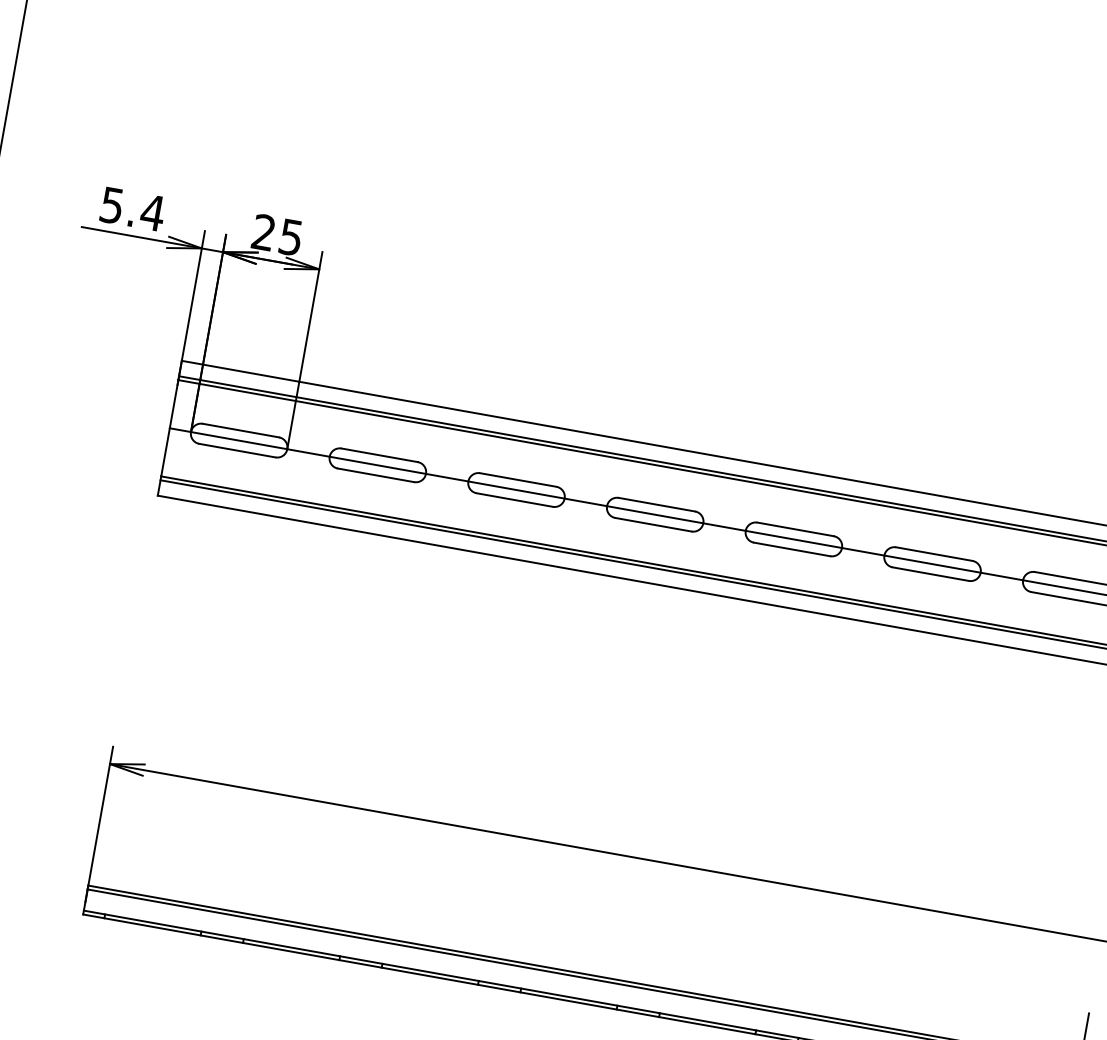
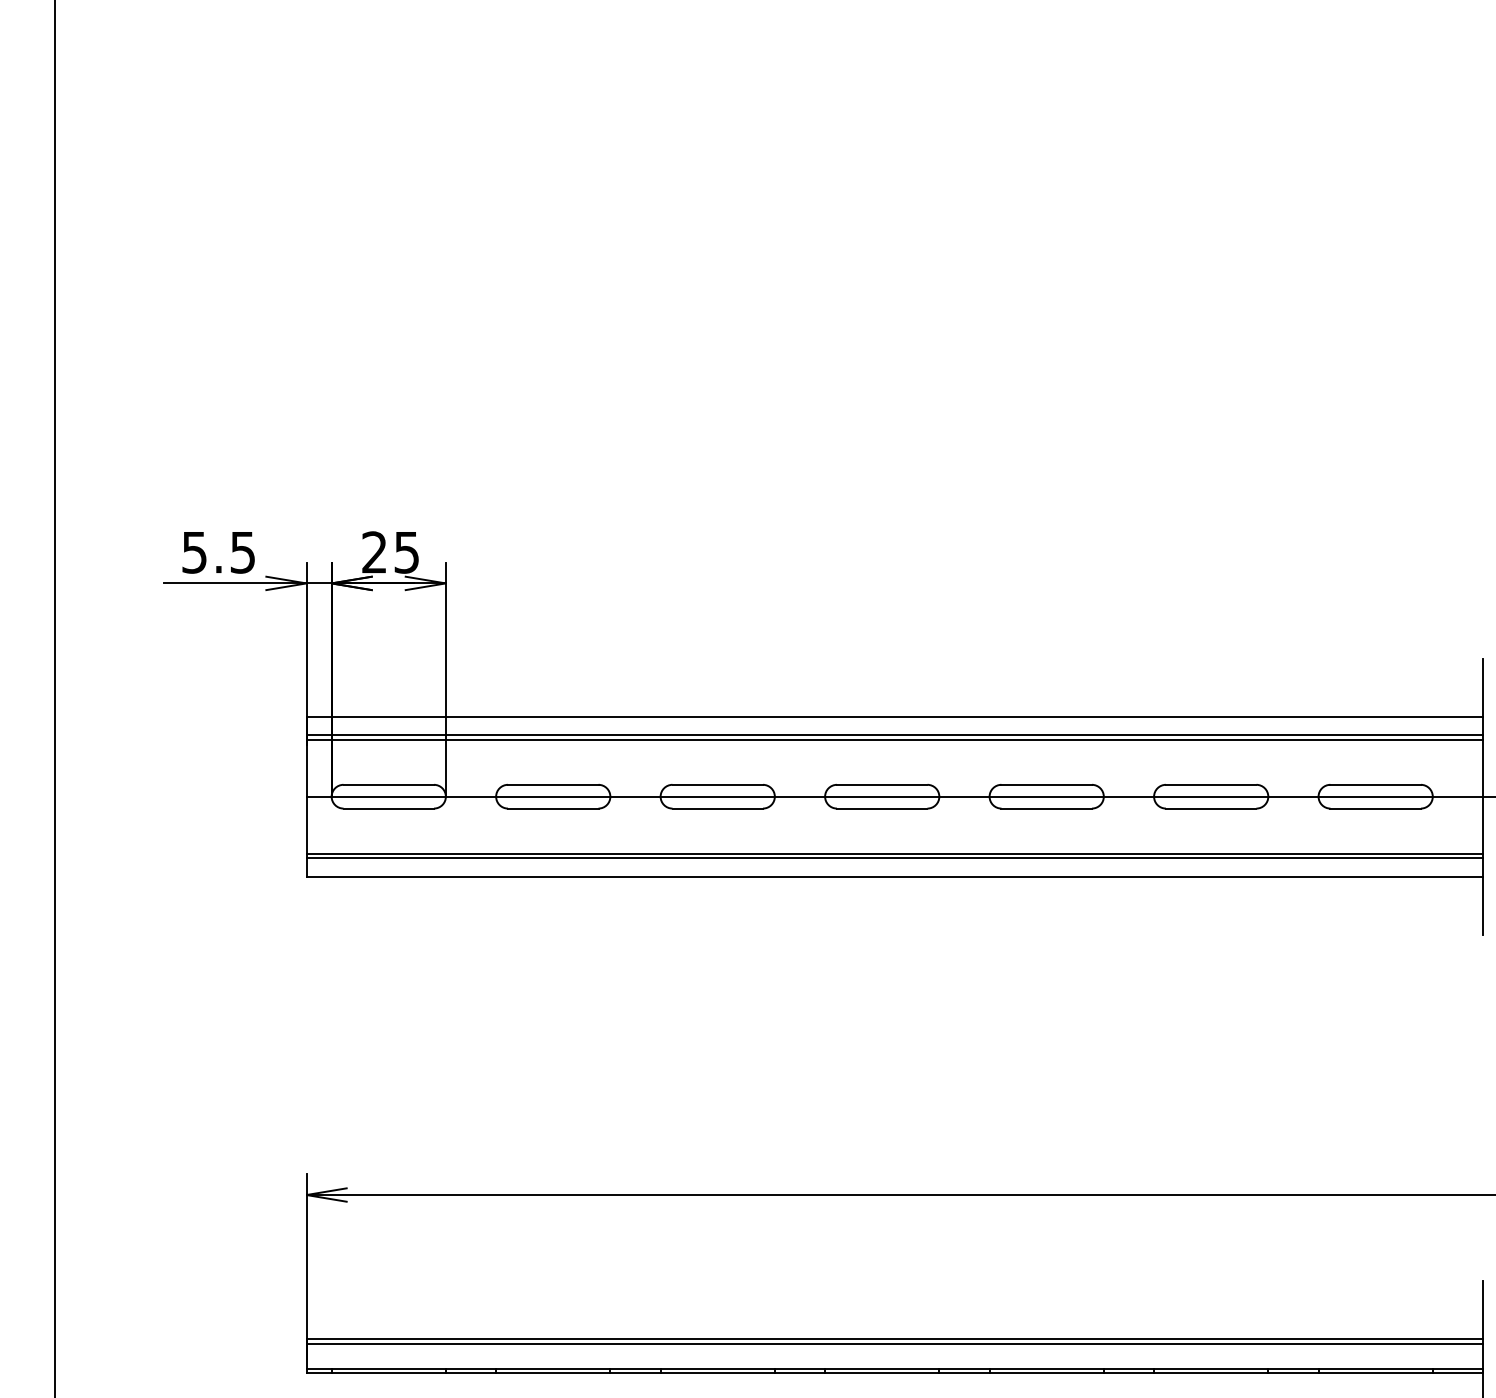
text: (152, 212) -> (242, 552), 5.4 -> 5.5

